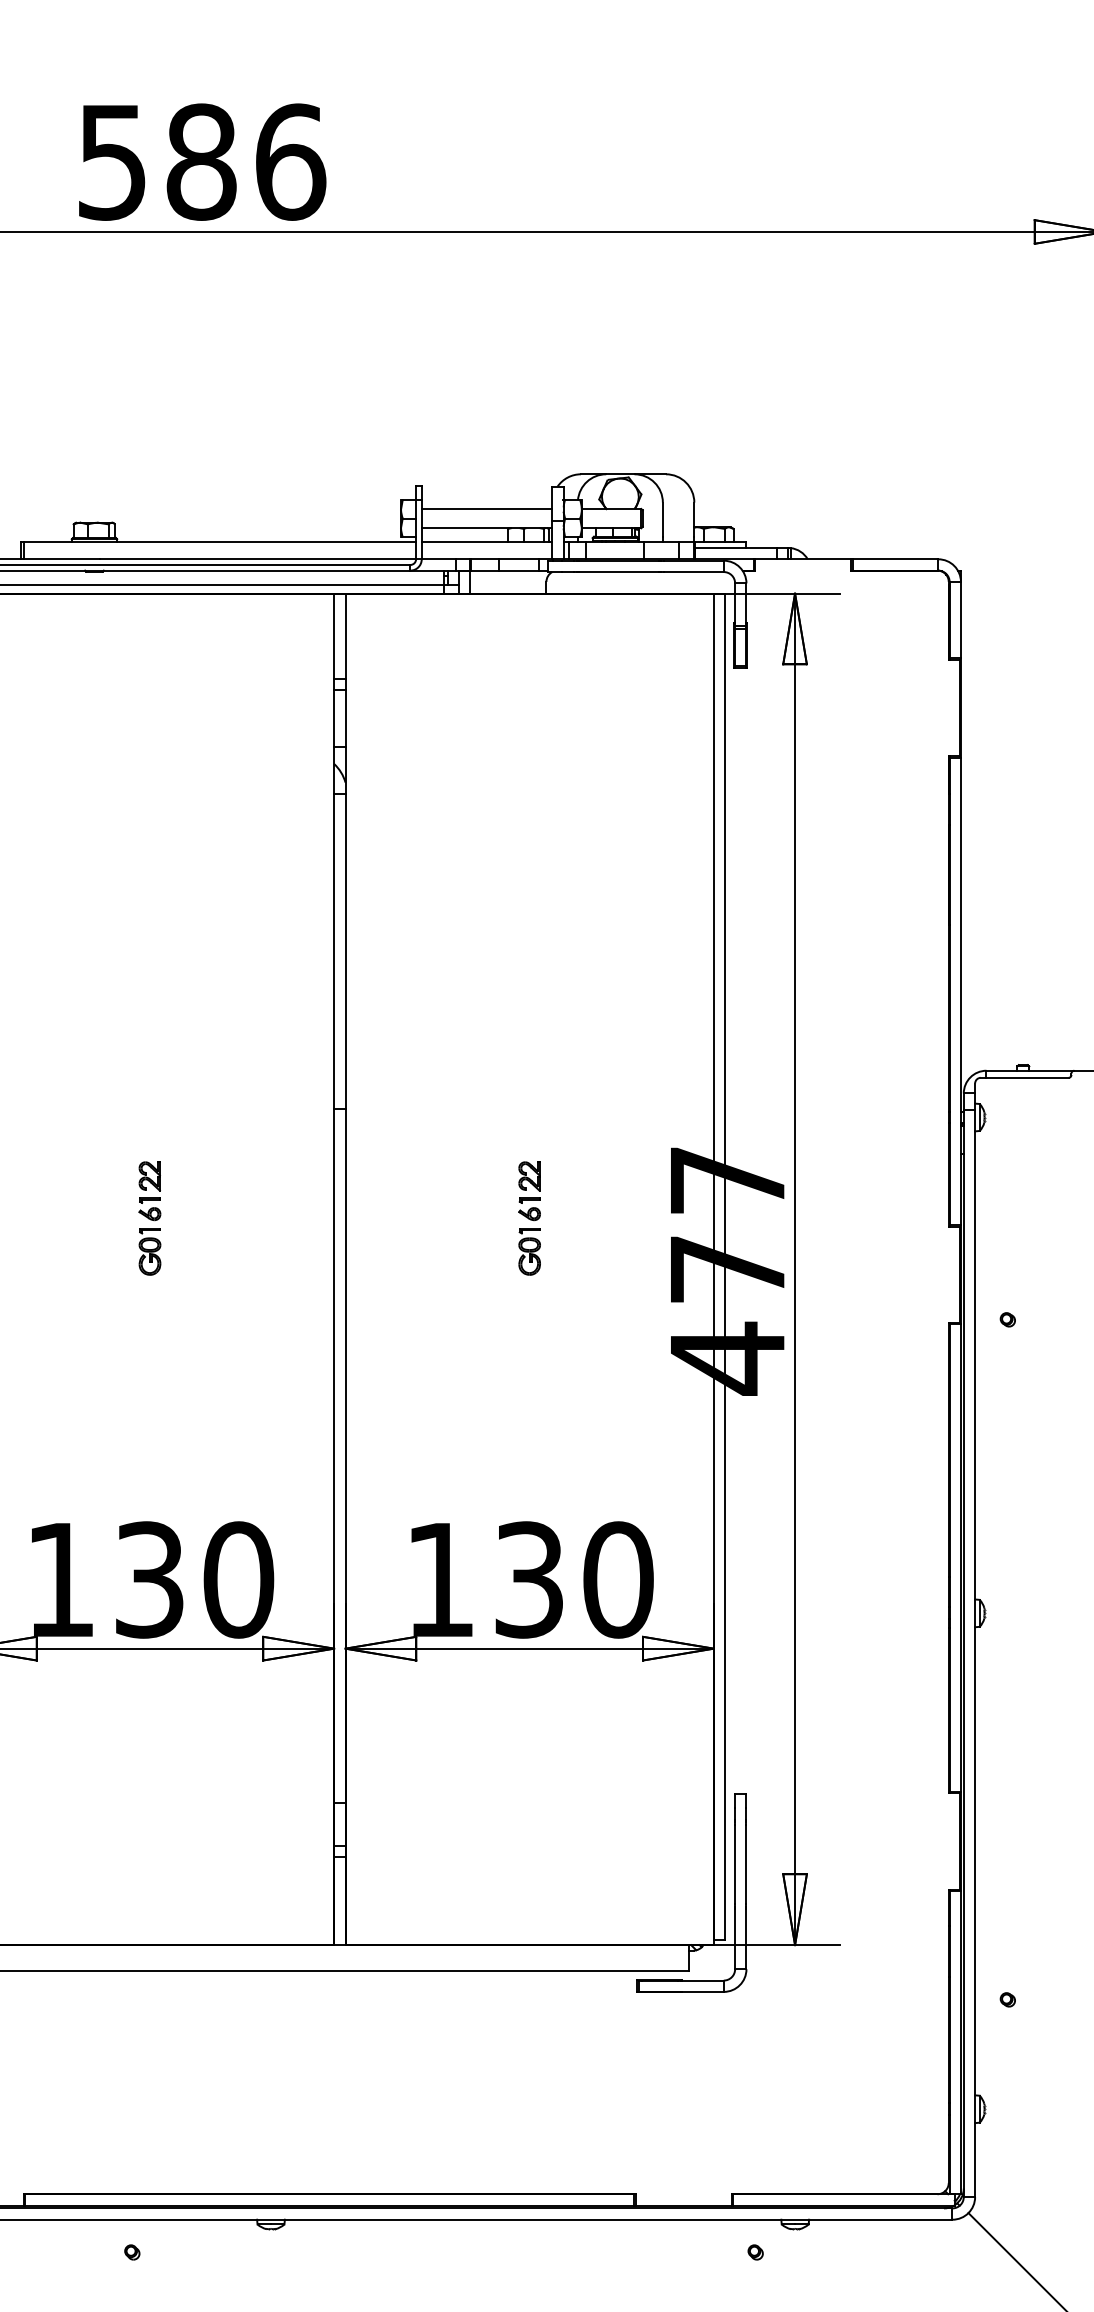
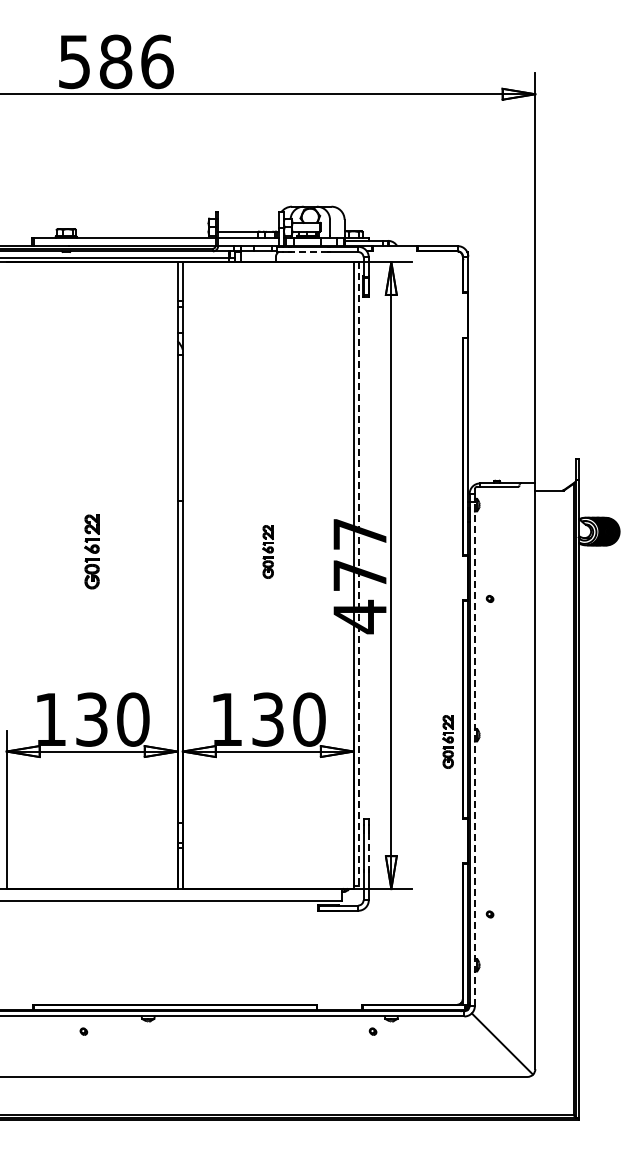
line: (487, 508) -> (248, 222), removed
line: (618, 573) -> (309, 252), solid -> dashed
part: (148, 1217) -> (91, 551), size x1.4
line: (724, 1267) -> (358, 574), solid -> dashed
part: (916, 1626) -> (447, 741), added
line: (974, 1652) -> (474, 753), solid -> dashed
line: (745, 1866) -> (368, 852), solid -> dashed

